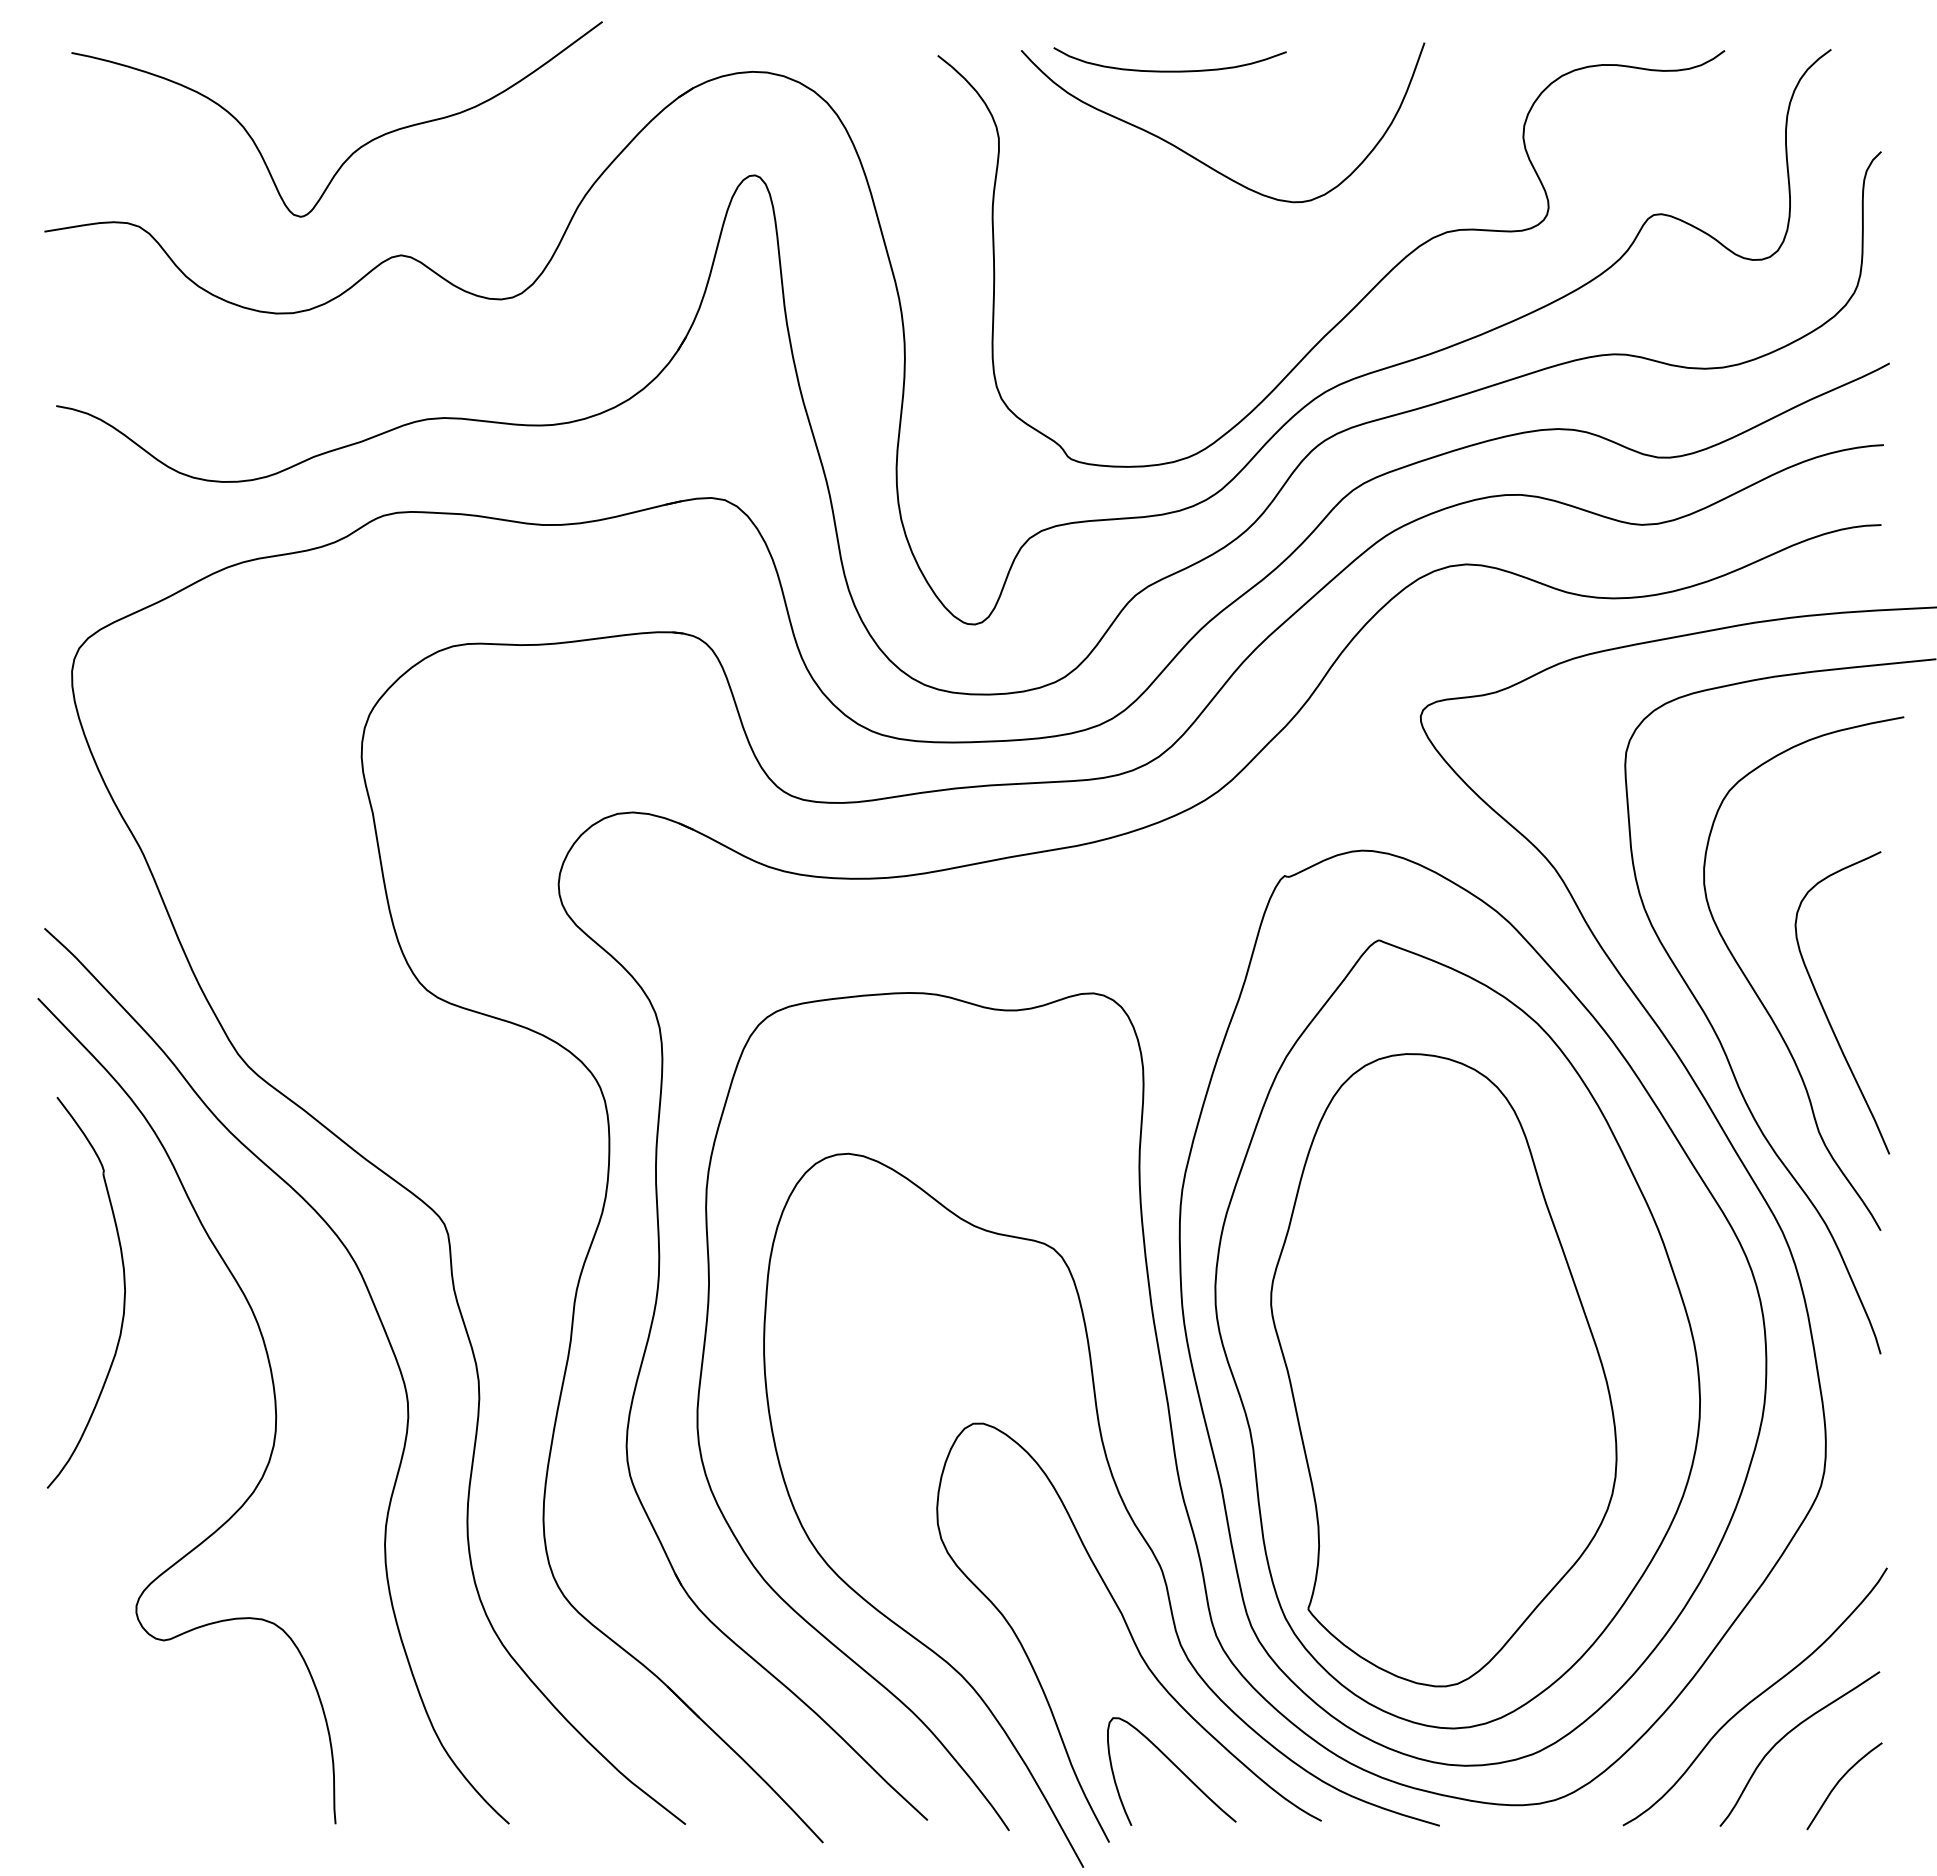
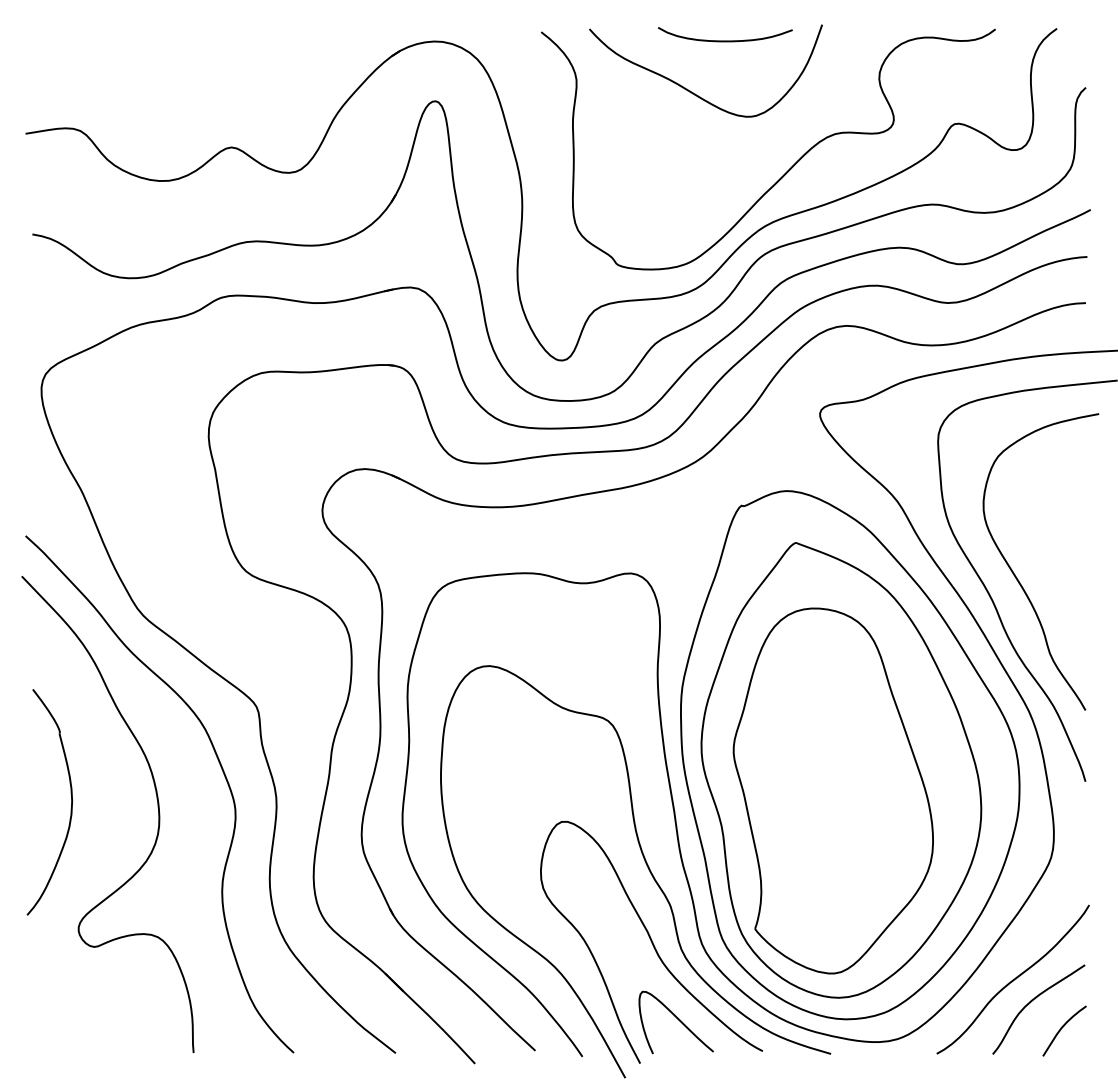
curve: (1170, 70) -> (725, 40), moved
curve: (354, 149) -> (204, 86), removed
curve: (1825, 1009) -> (1053, 582), removed
part: (122, 1303) -> (70, 808), moved

